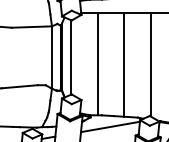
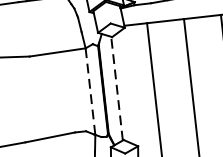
line: (71, 56) -> (117, 87), solid -> dashed
line: (51, 57) -> (89, 91), solid -> dashed

